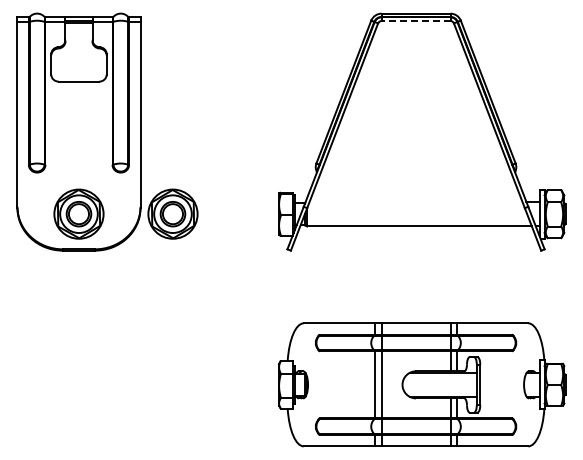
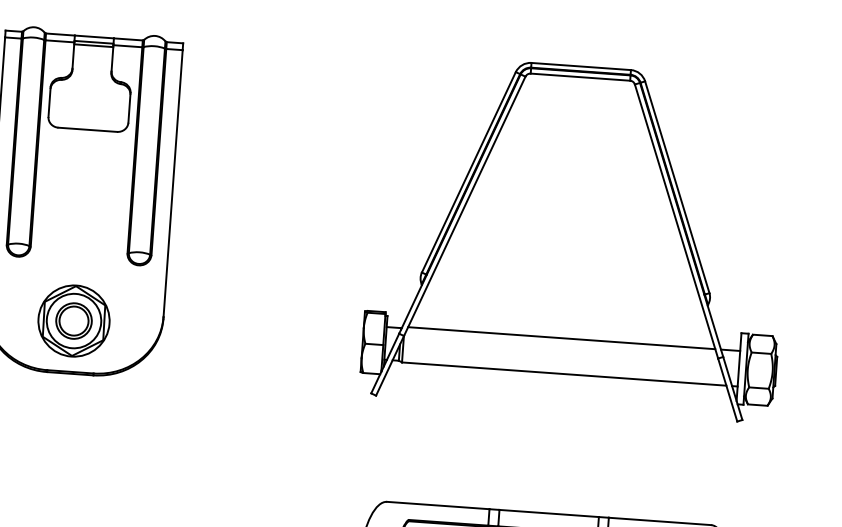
line: (415, 21) -> (579, 77), dashed -> solid
line: (415, 201) -> (560, 337), added
part: (172, 213) -> (209, 329), removed

